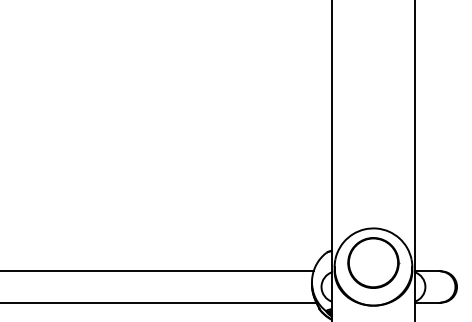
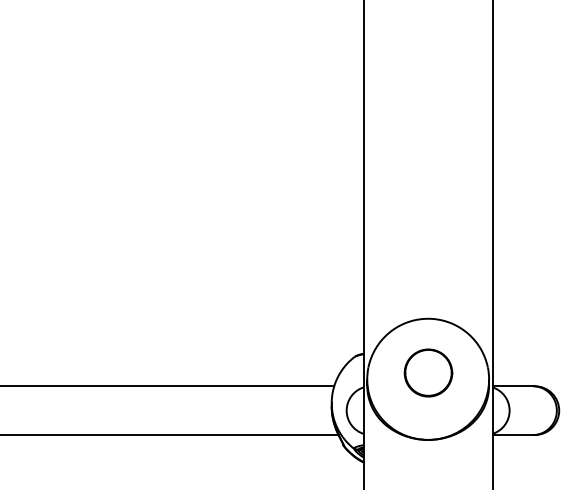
part: (373, 262) -> (428, 372), size x0.6

